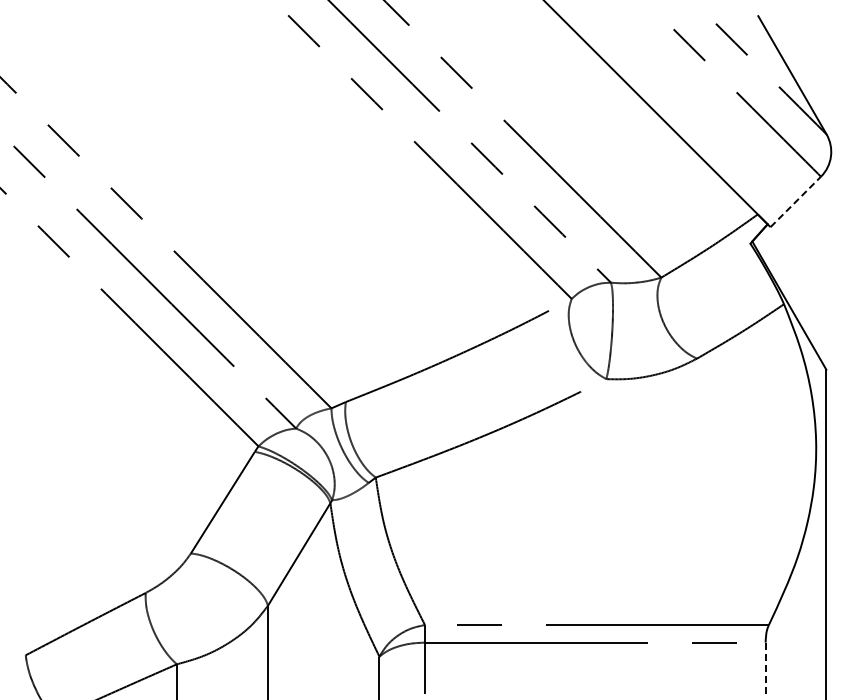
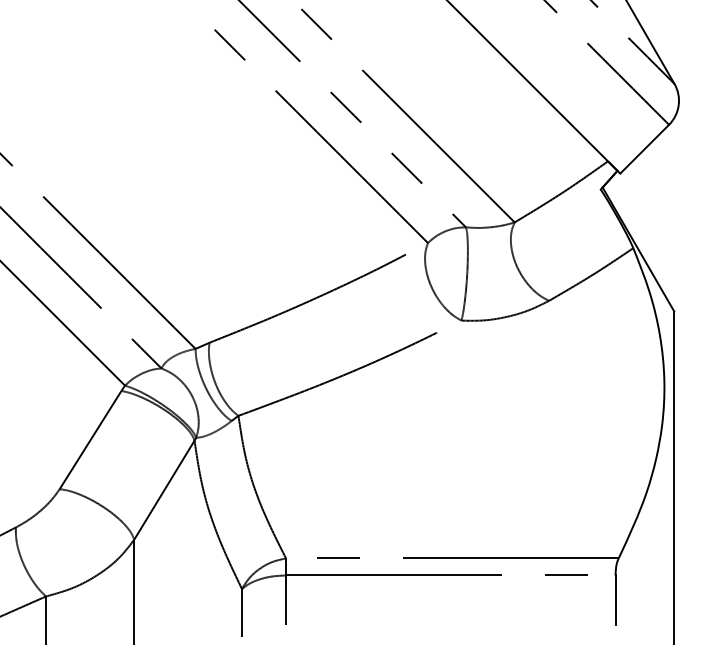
line: (795, 201) -> (644, 148), dashed -> solid
line: (765, 668) -> (615, 600), dashed -> solid

